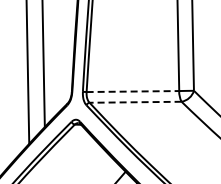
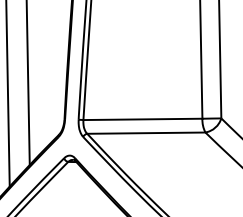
line: (133, 91) -> (143, 119), dashed -> solid
line: (135, 102) -> (146, 133), dashed -> solid

